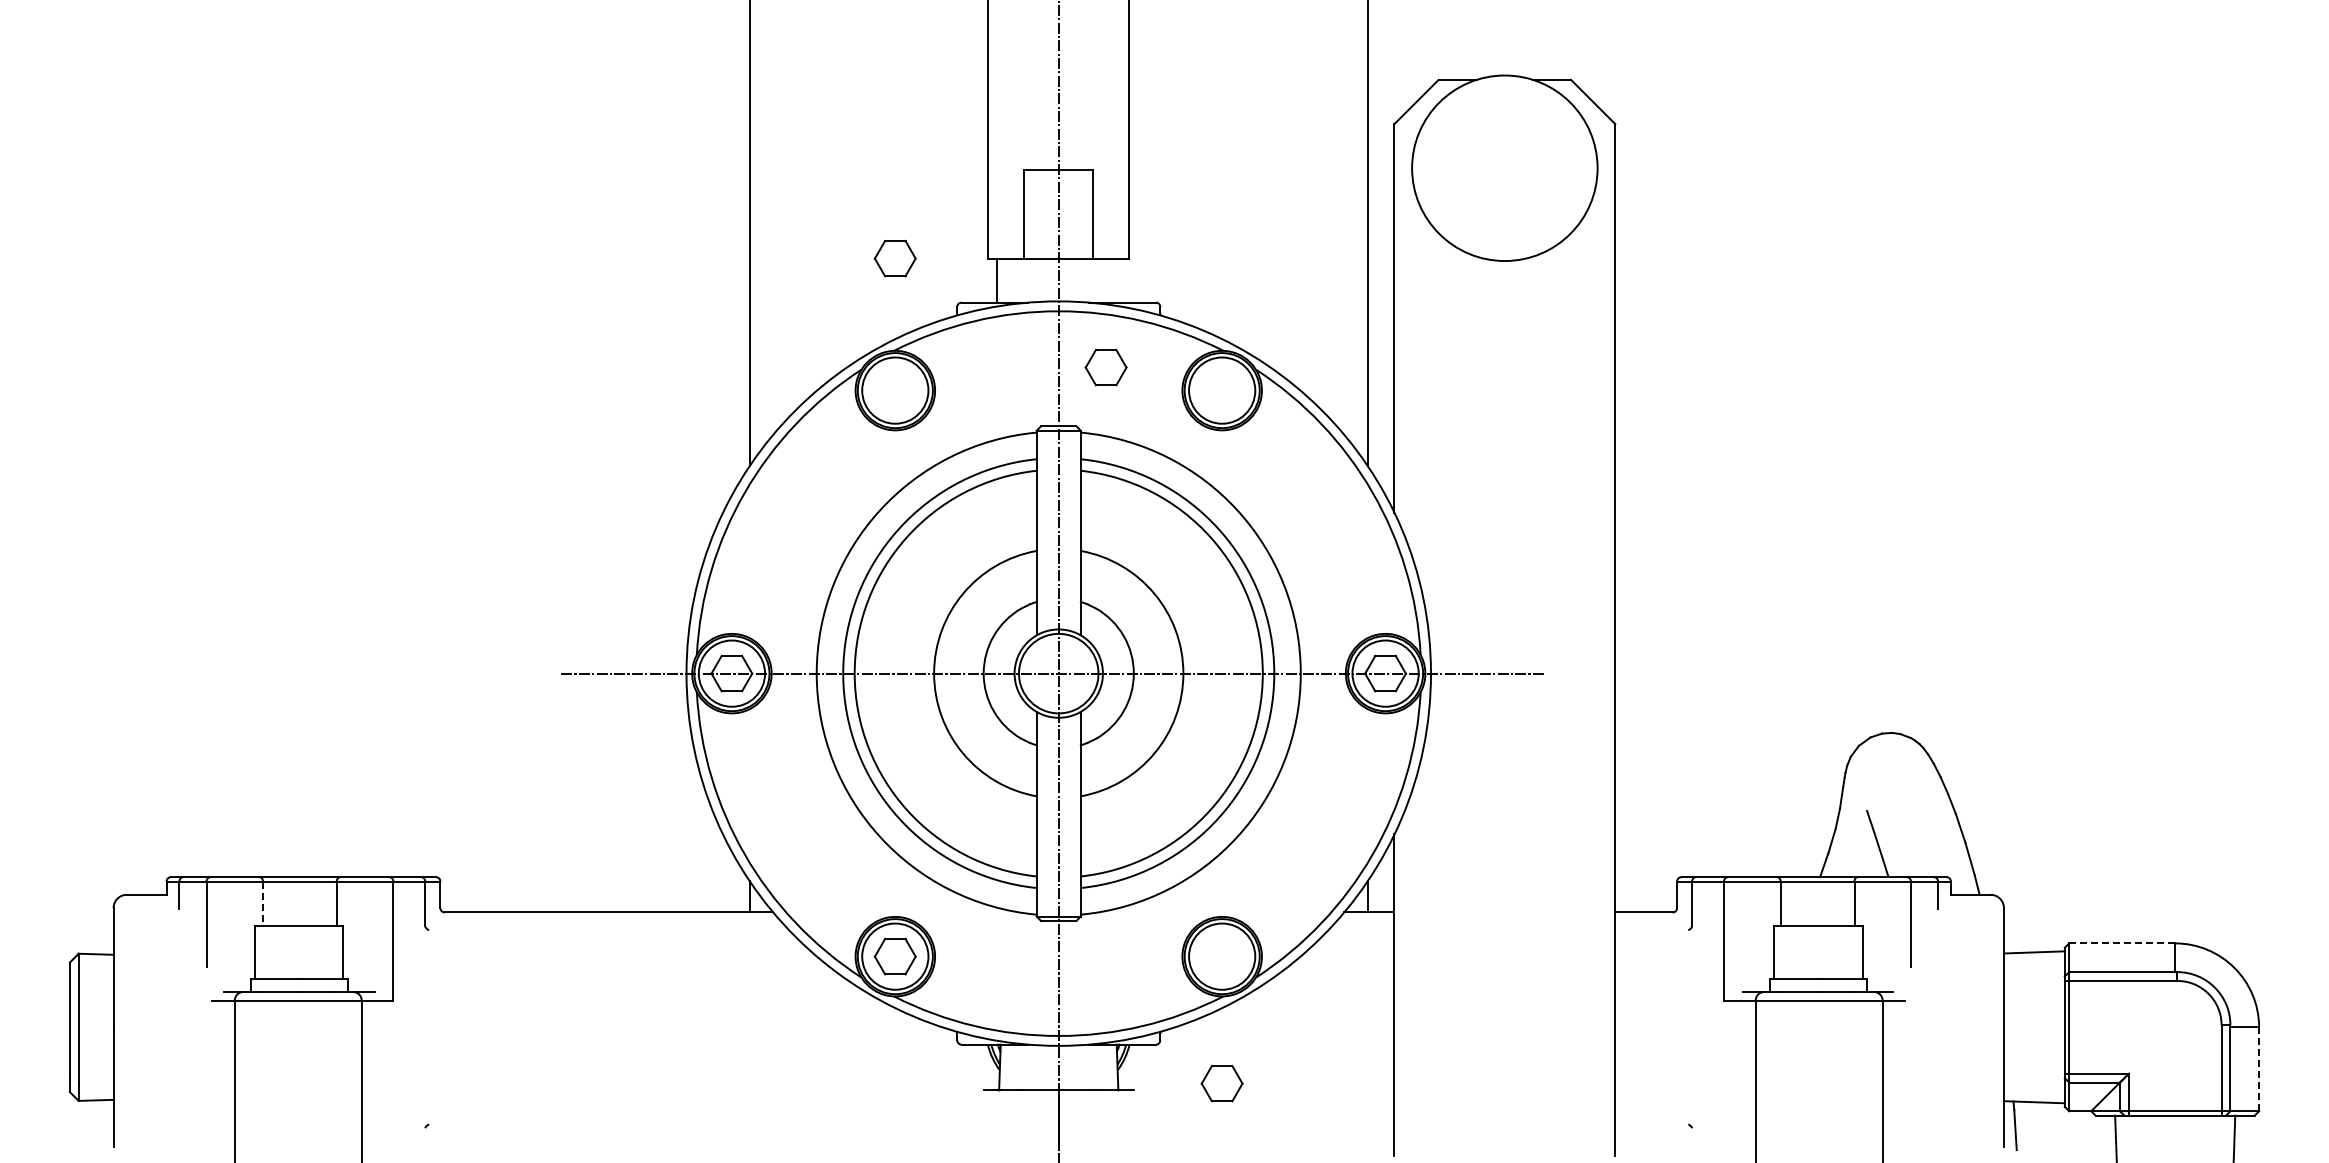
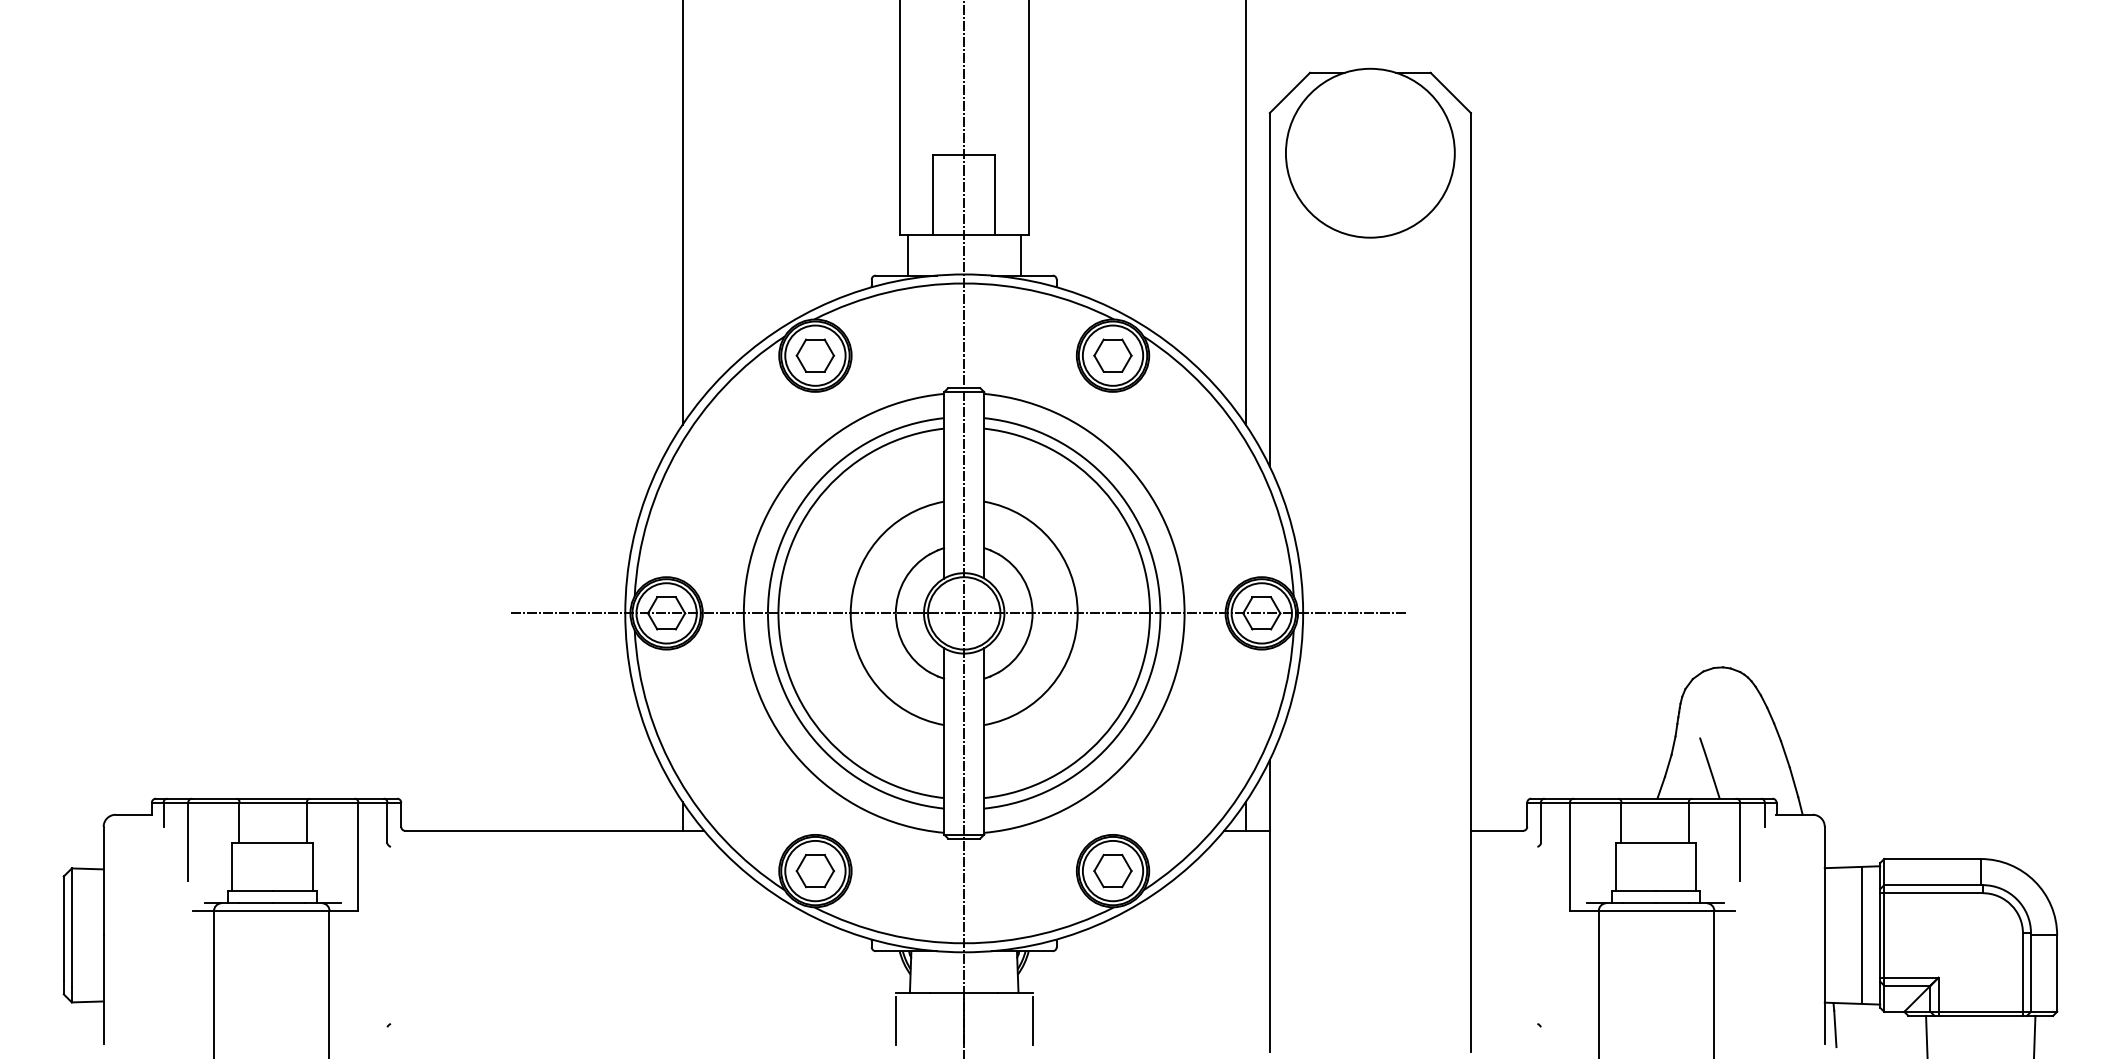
part: (894, 258) -> (814, 355), moved
line: (1120, 280) -> (1020, 255), added
part: (1105, 367) -> (1112, 355), moved
line: (262, 904) -> (239, 823), dashed -> solid
line: (2121, 943) -> (1931, 859), dashed -> solid
line: (2044, 1026) -> (1861, 934), added
line: (2259, 1069) -> (2057, 973), dashed -> solid
part: (1221, 1083) -> (1112, 870), moved
line: (983, 1120) -> (895, 1020), added
line: (1133, 1120) -> (1032, 1020), added

